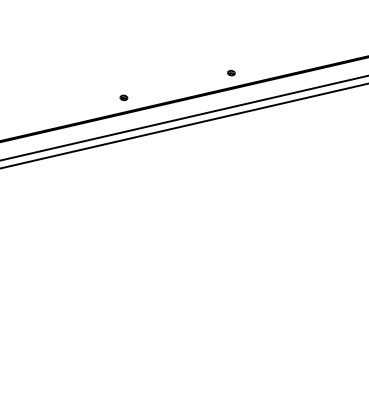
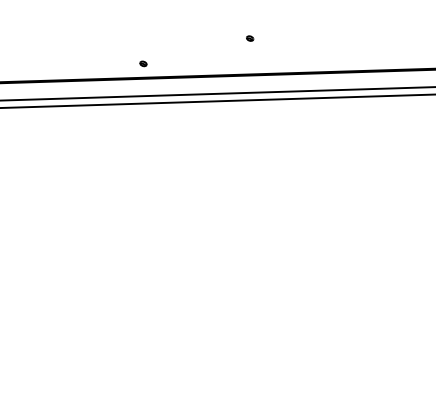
part: (231, 72) -> (250, 38), moved

